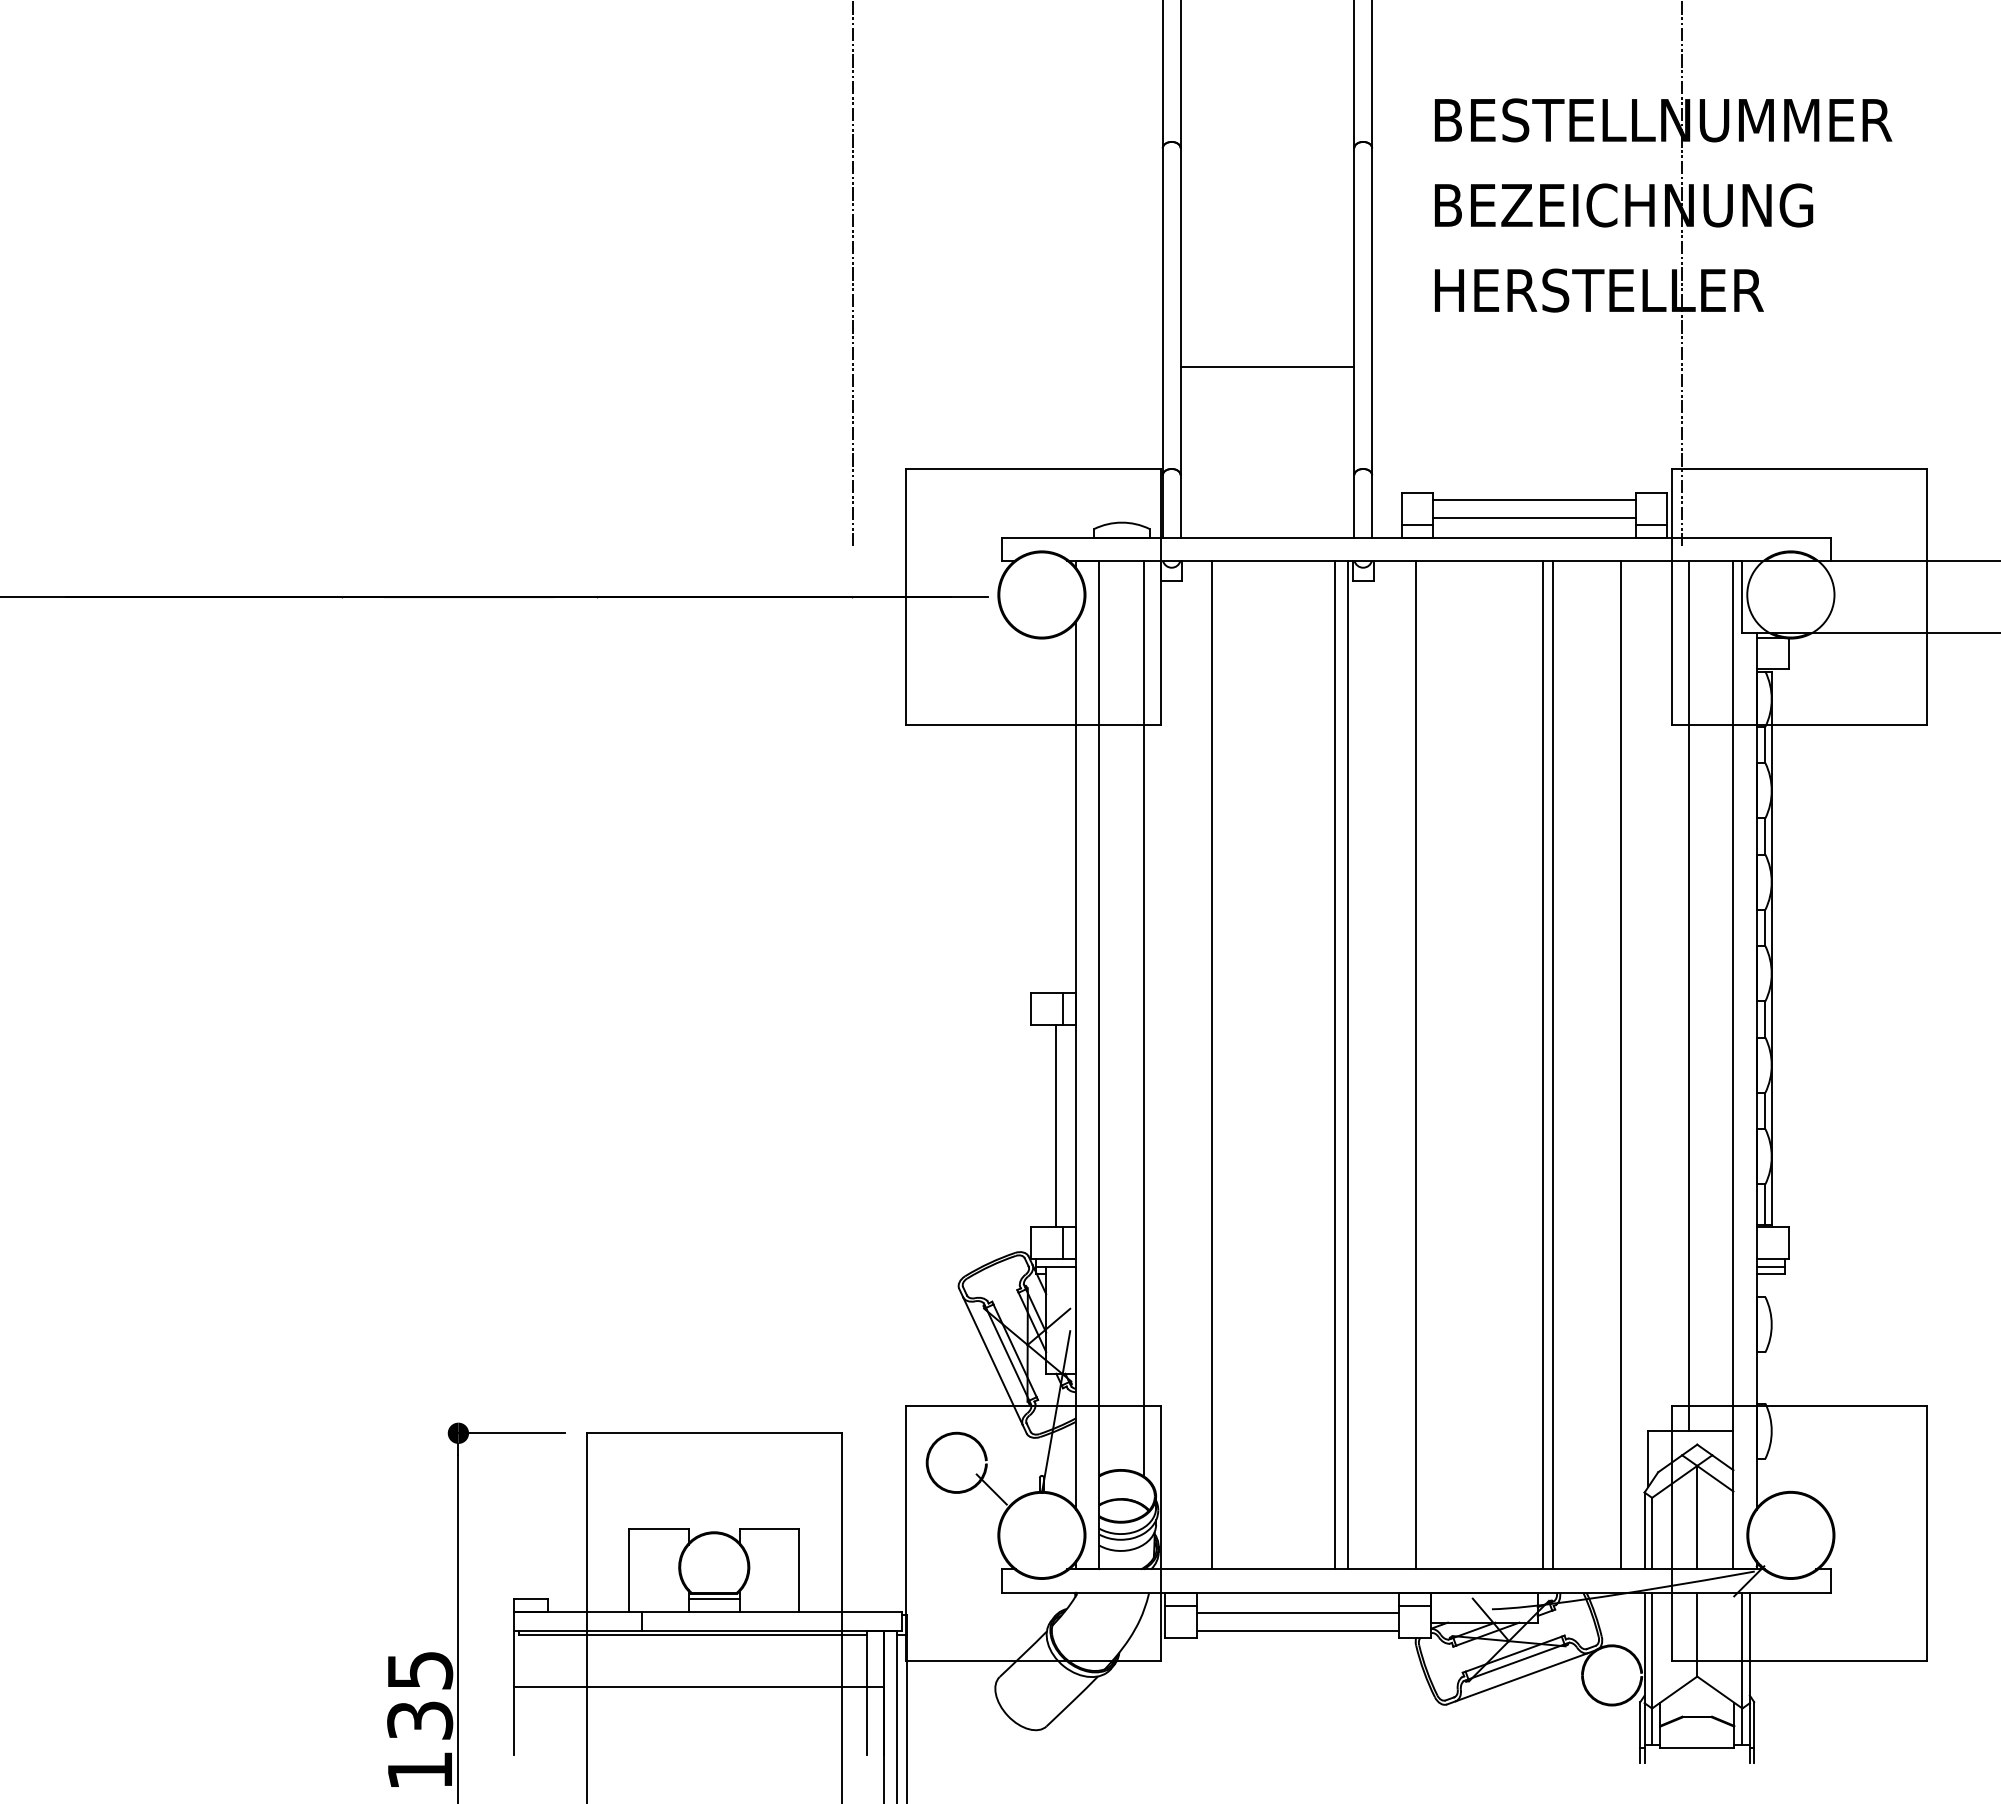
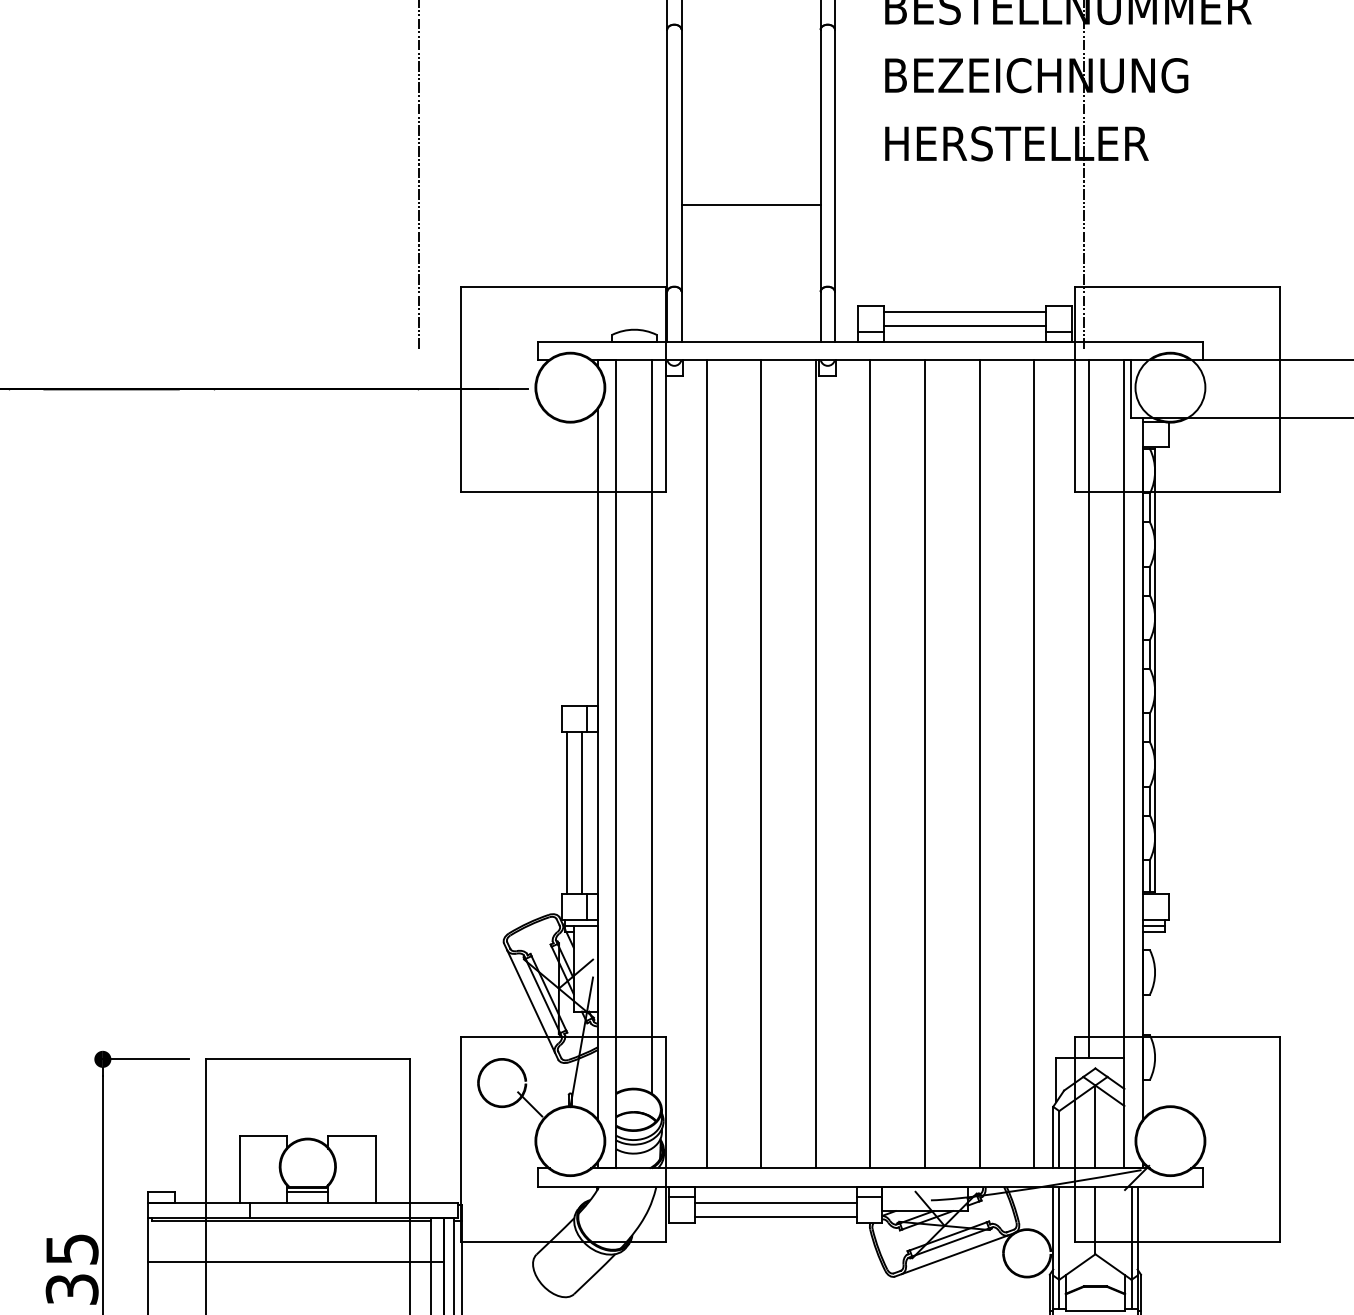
line: (1335, 1064) -> (761, 763), moved
line: (1542, 1064) -> (924, 763), moved
line: (1038, 1125) -> (567, 812), added

